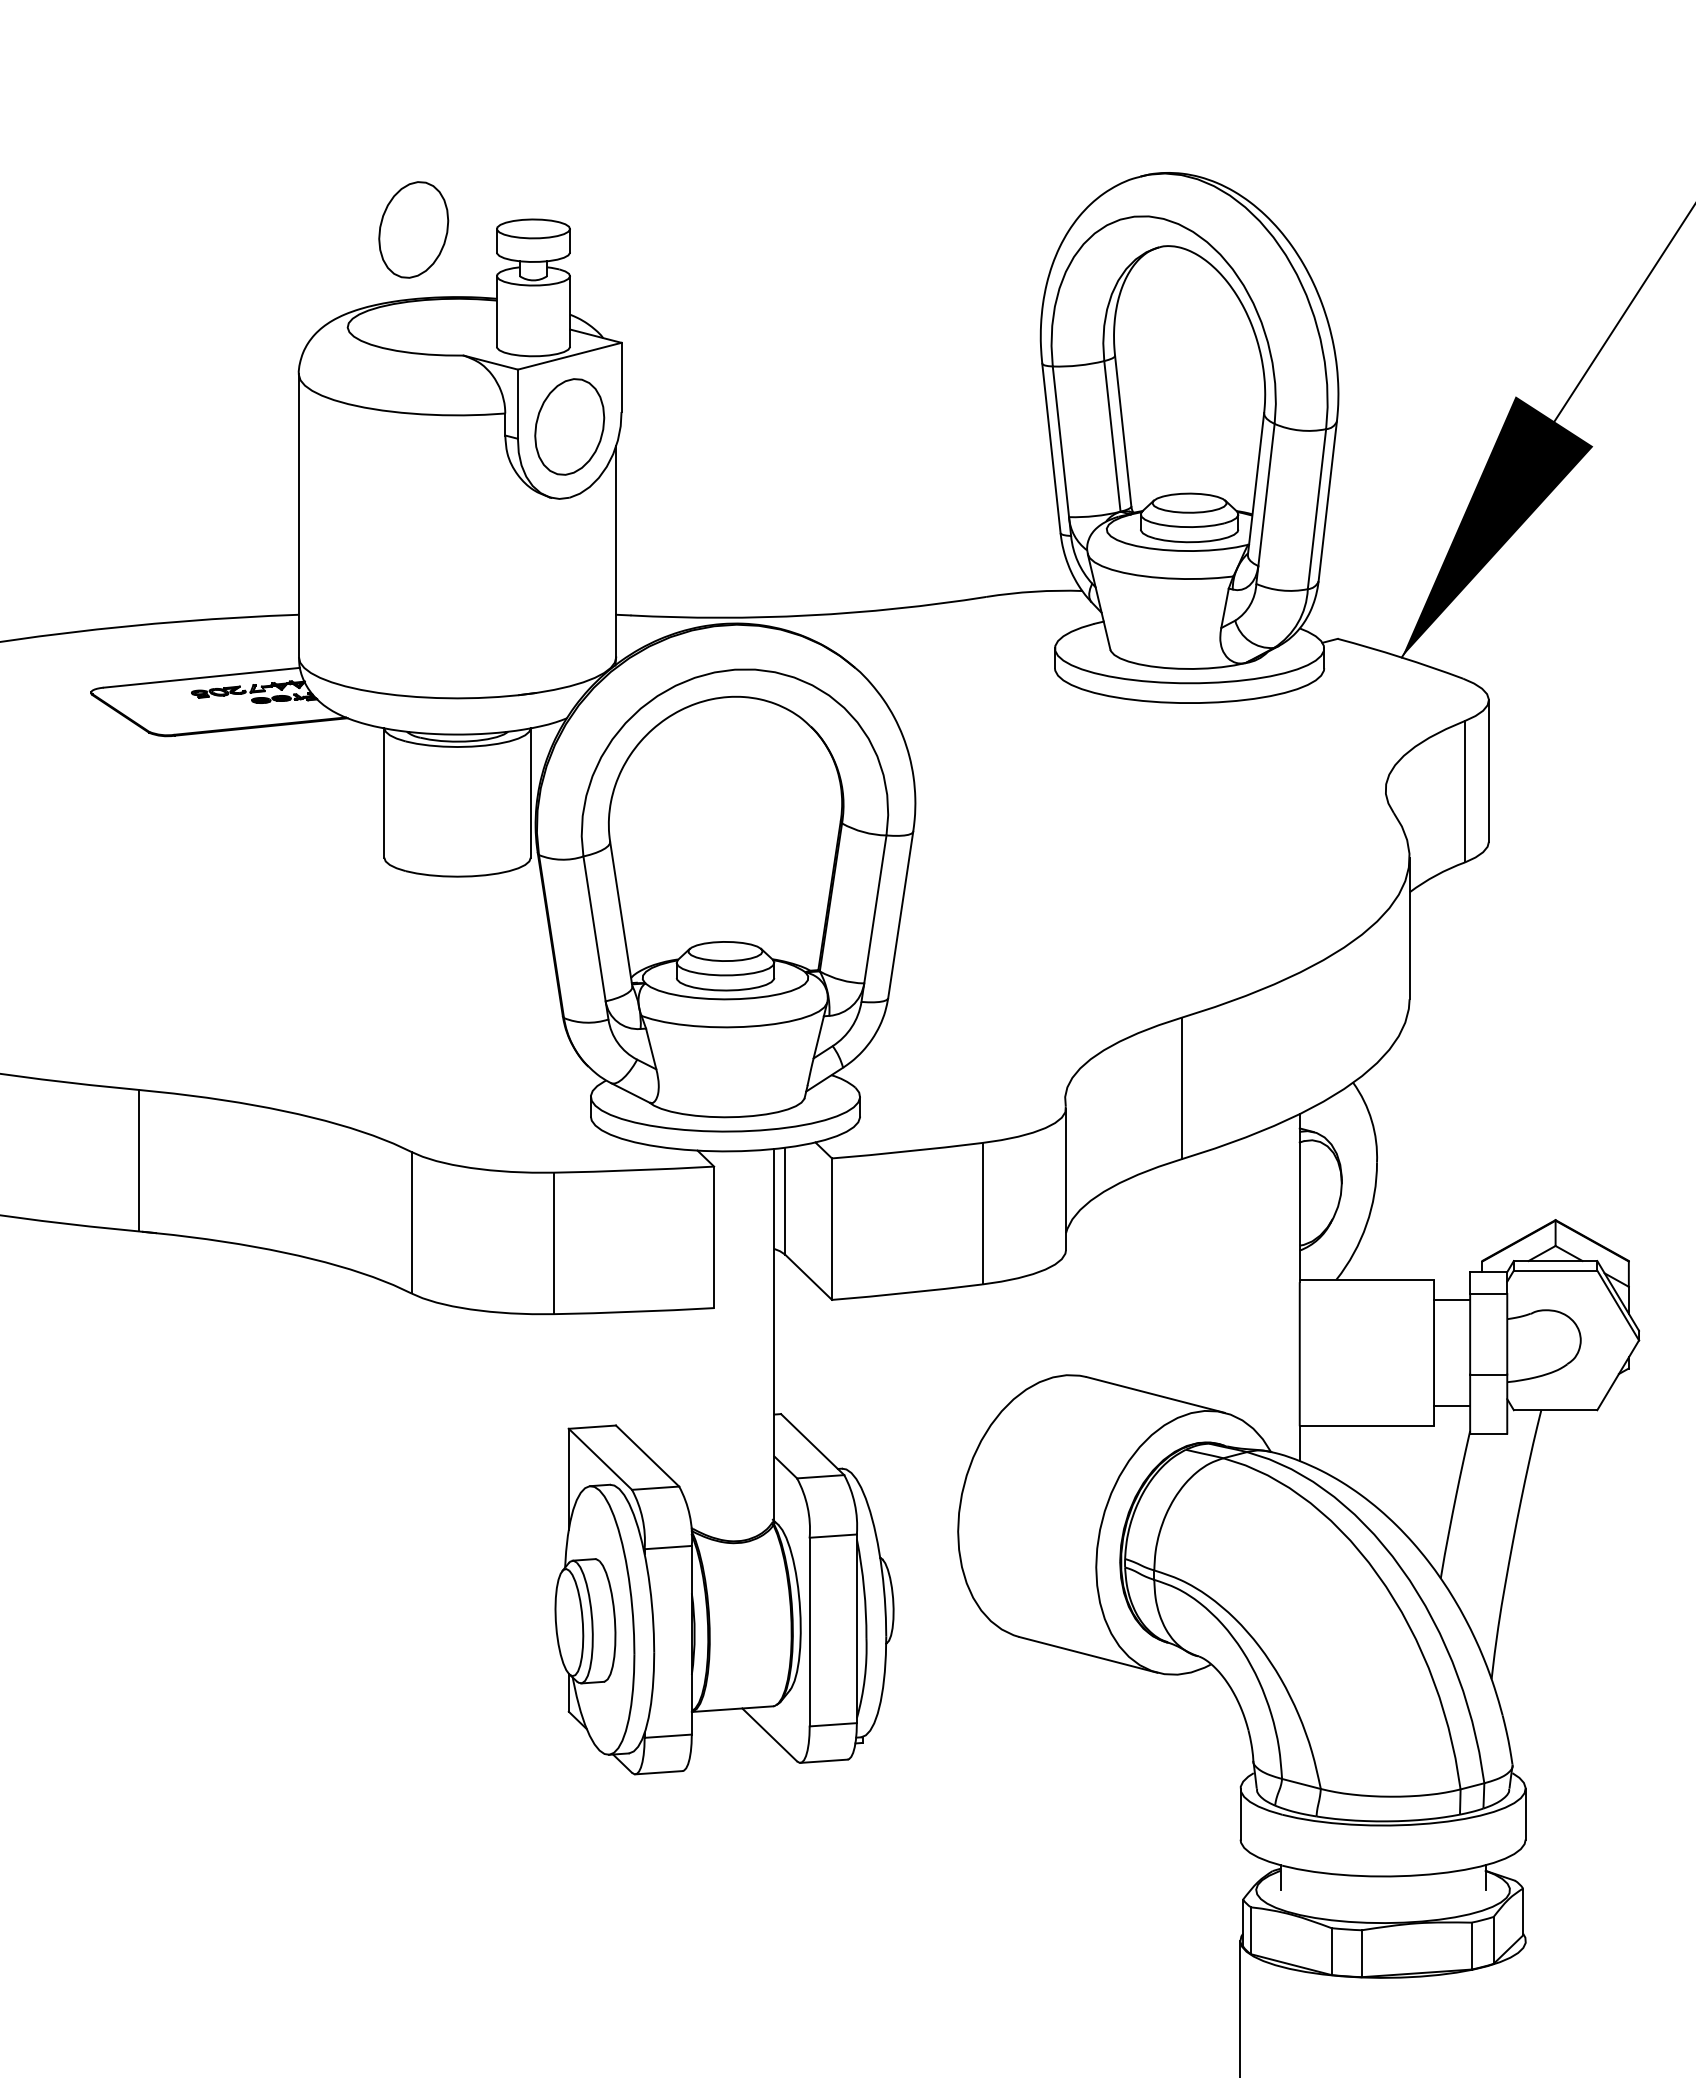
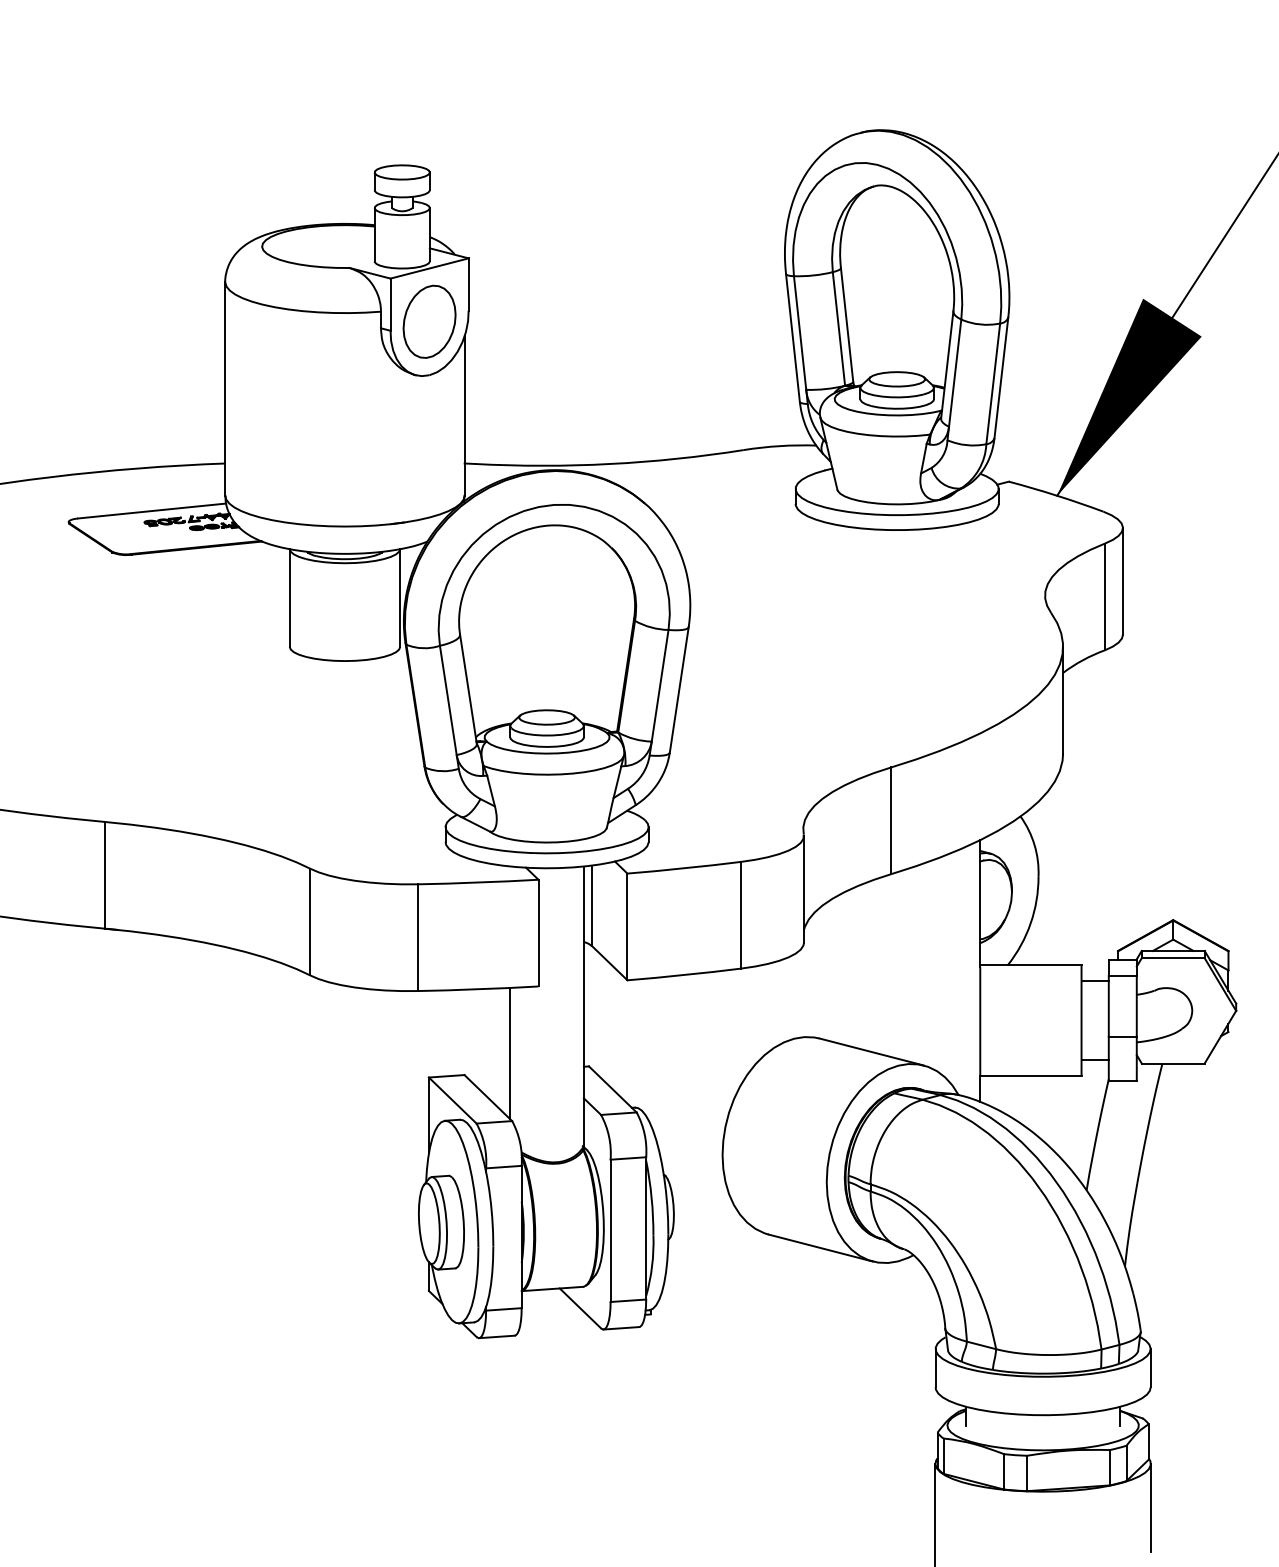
part: (413, 229) -> (311, 172), removed
line: (676, 1397) -> (510, 1053), added
line: (1525, 1998) -> (1150, 1507), added

